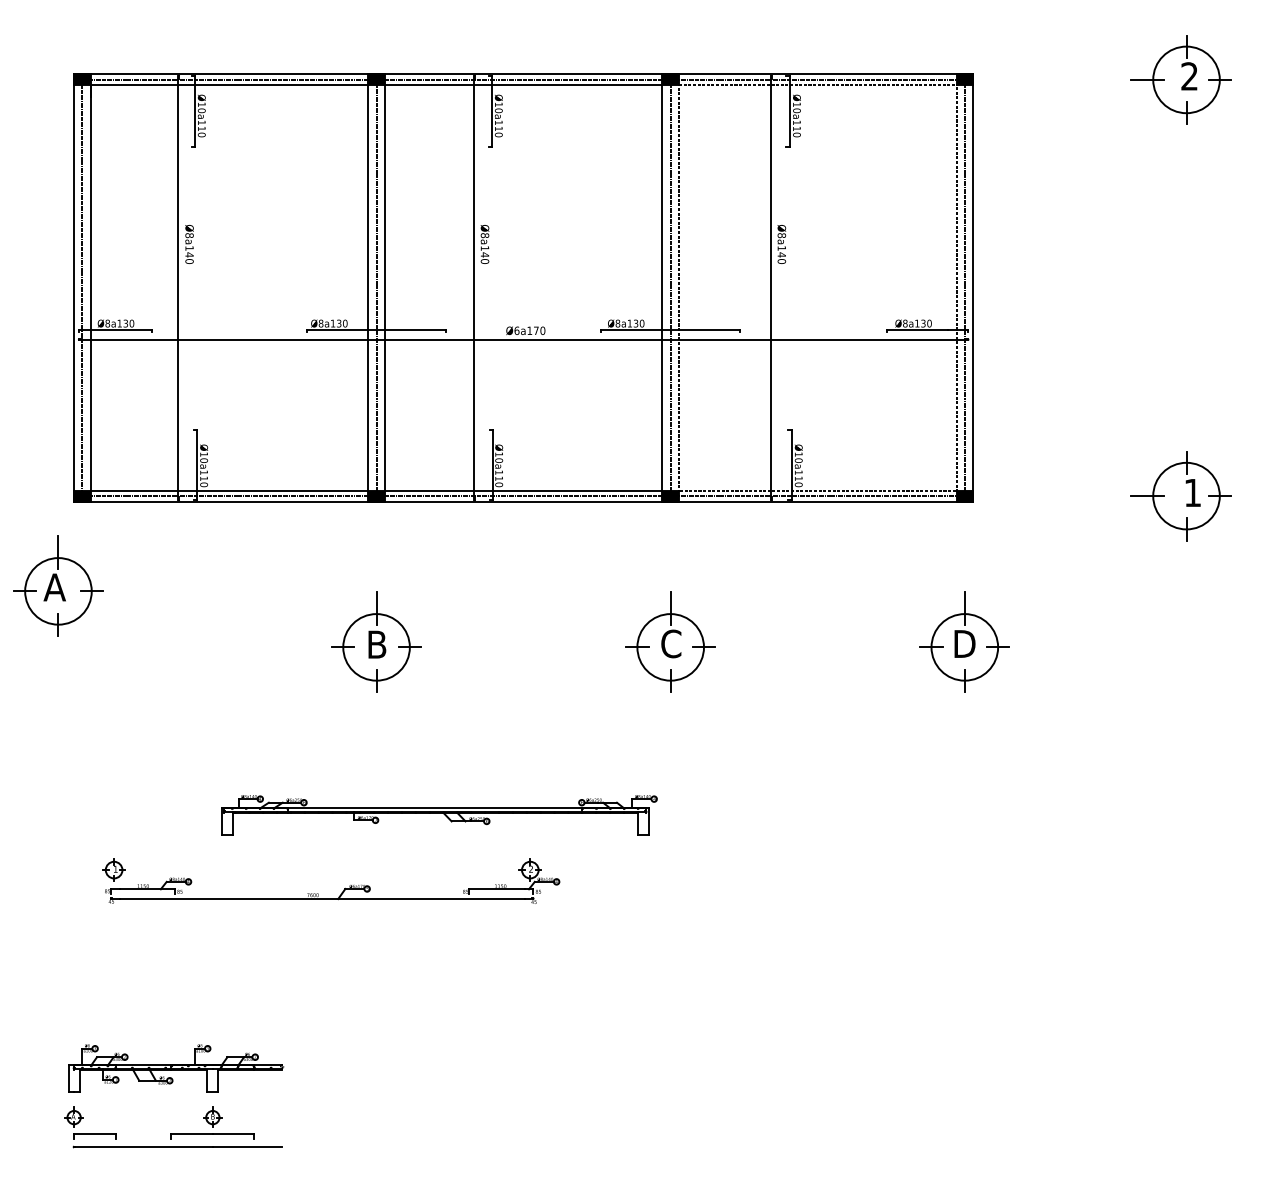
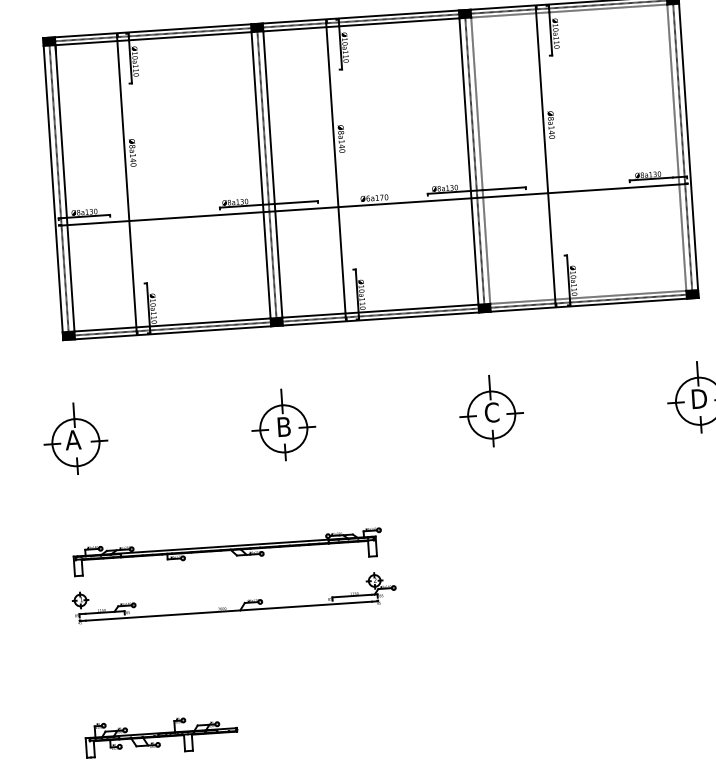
part: (58, 585) -> (75, 438), moved
part: (439, 815) -> (228, 551), moved
part: (343, 889) -> (243, 603), moved

